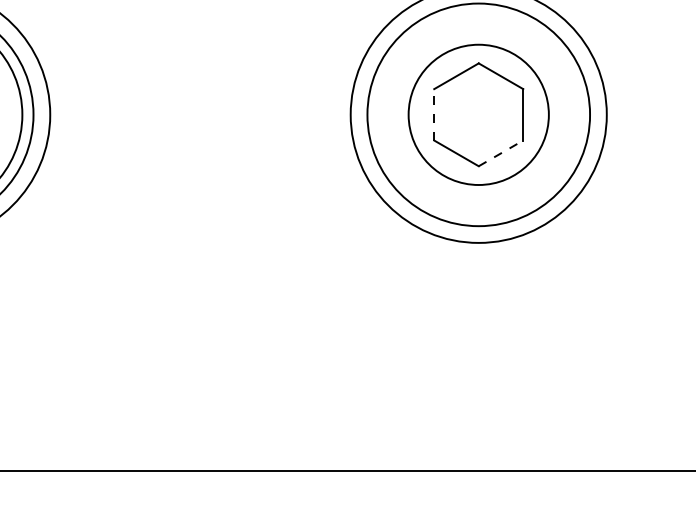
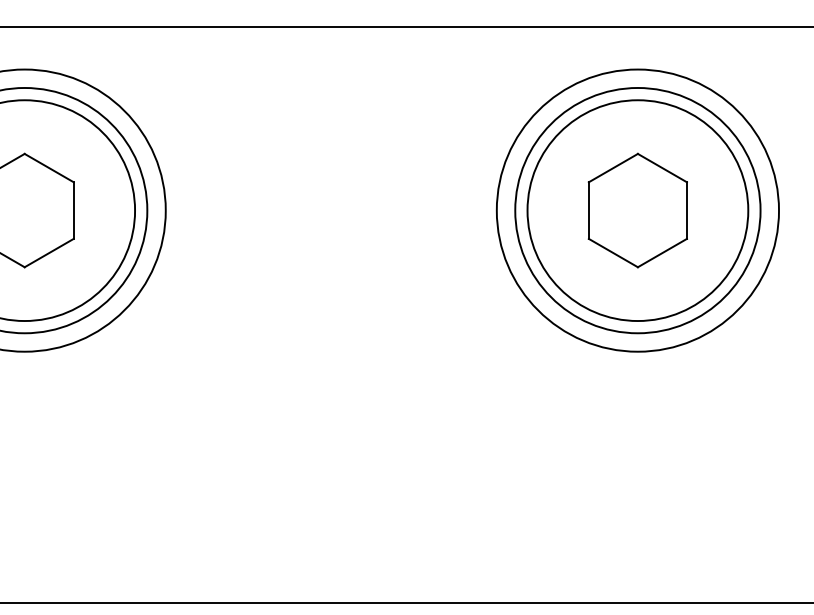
line: (433, 114) -> (588, 210), dashed -> solid
circle: (478, 114) -> (637, 210), size x1.43
line: (501, 152) -> (662, 252), dashed -> solid

